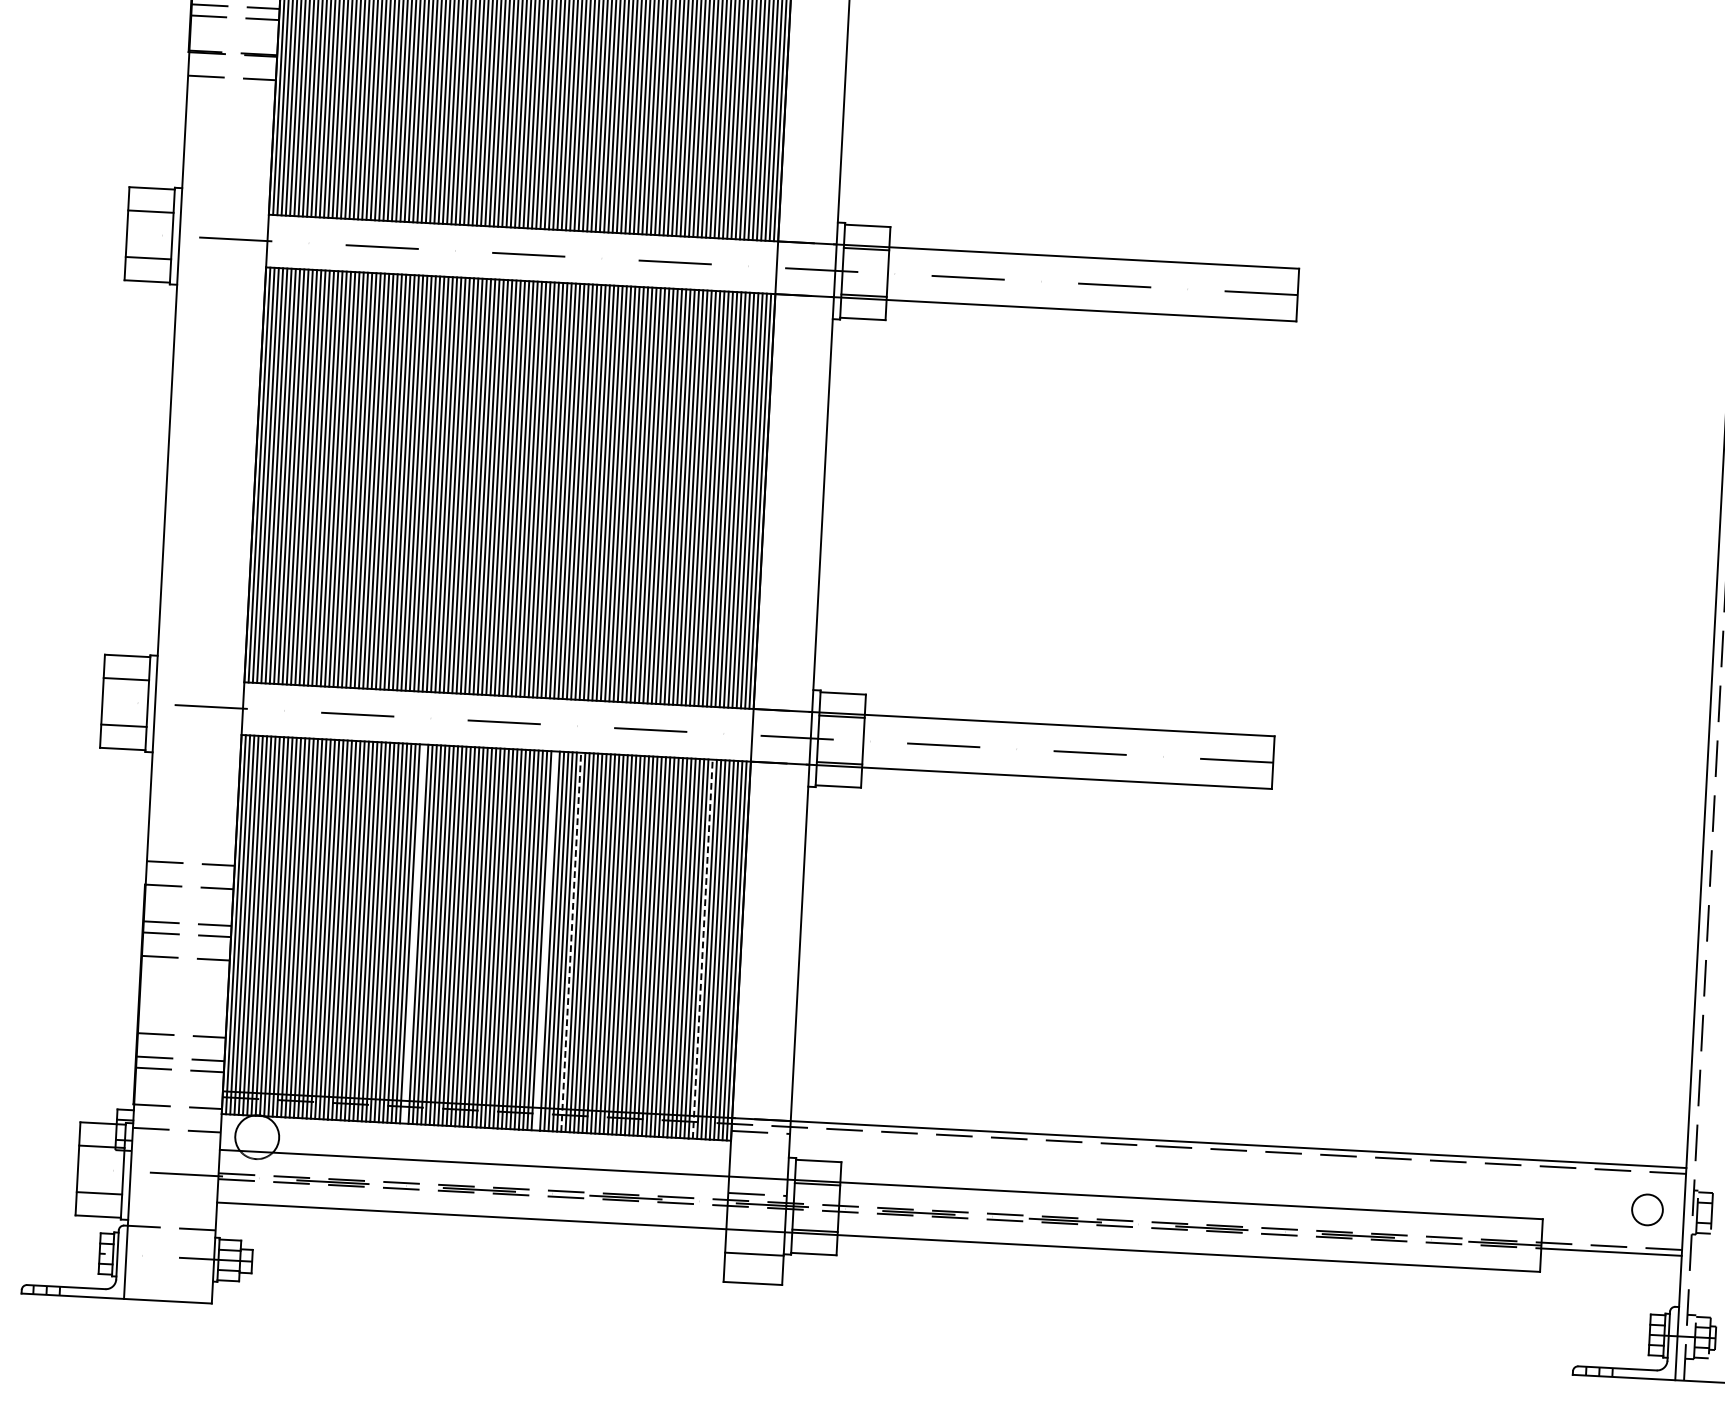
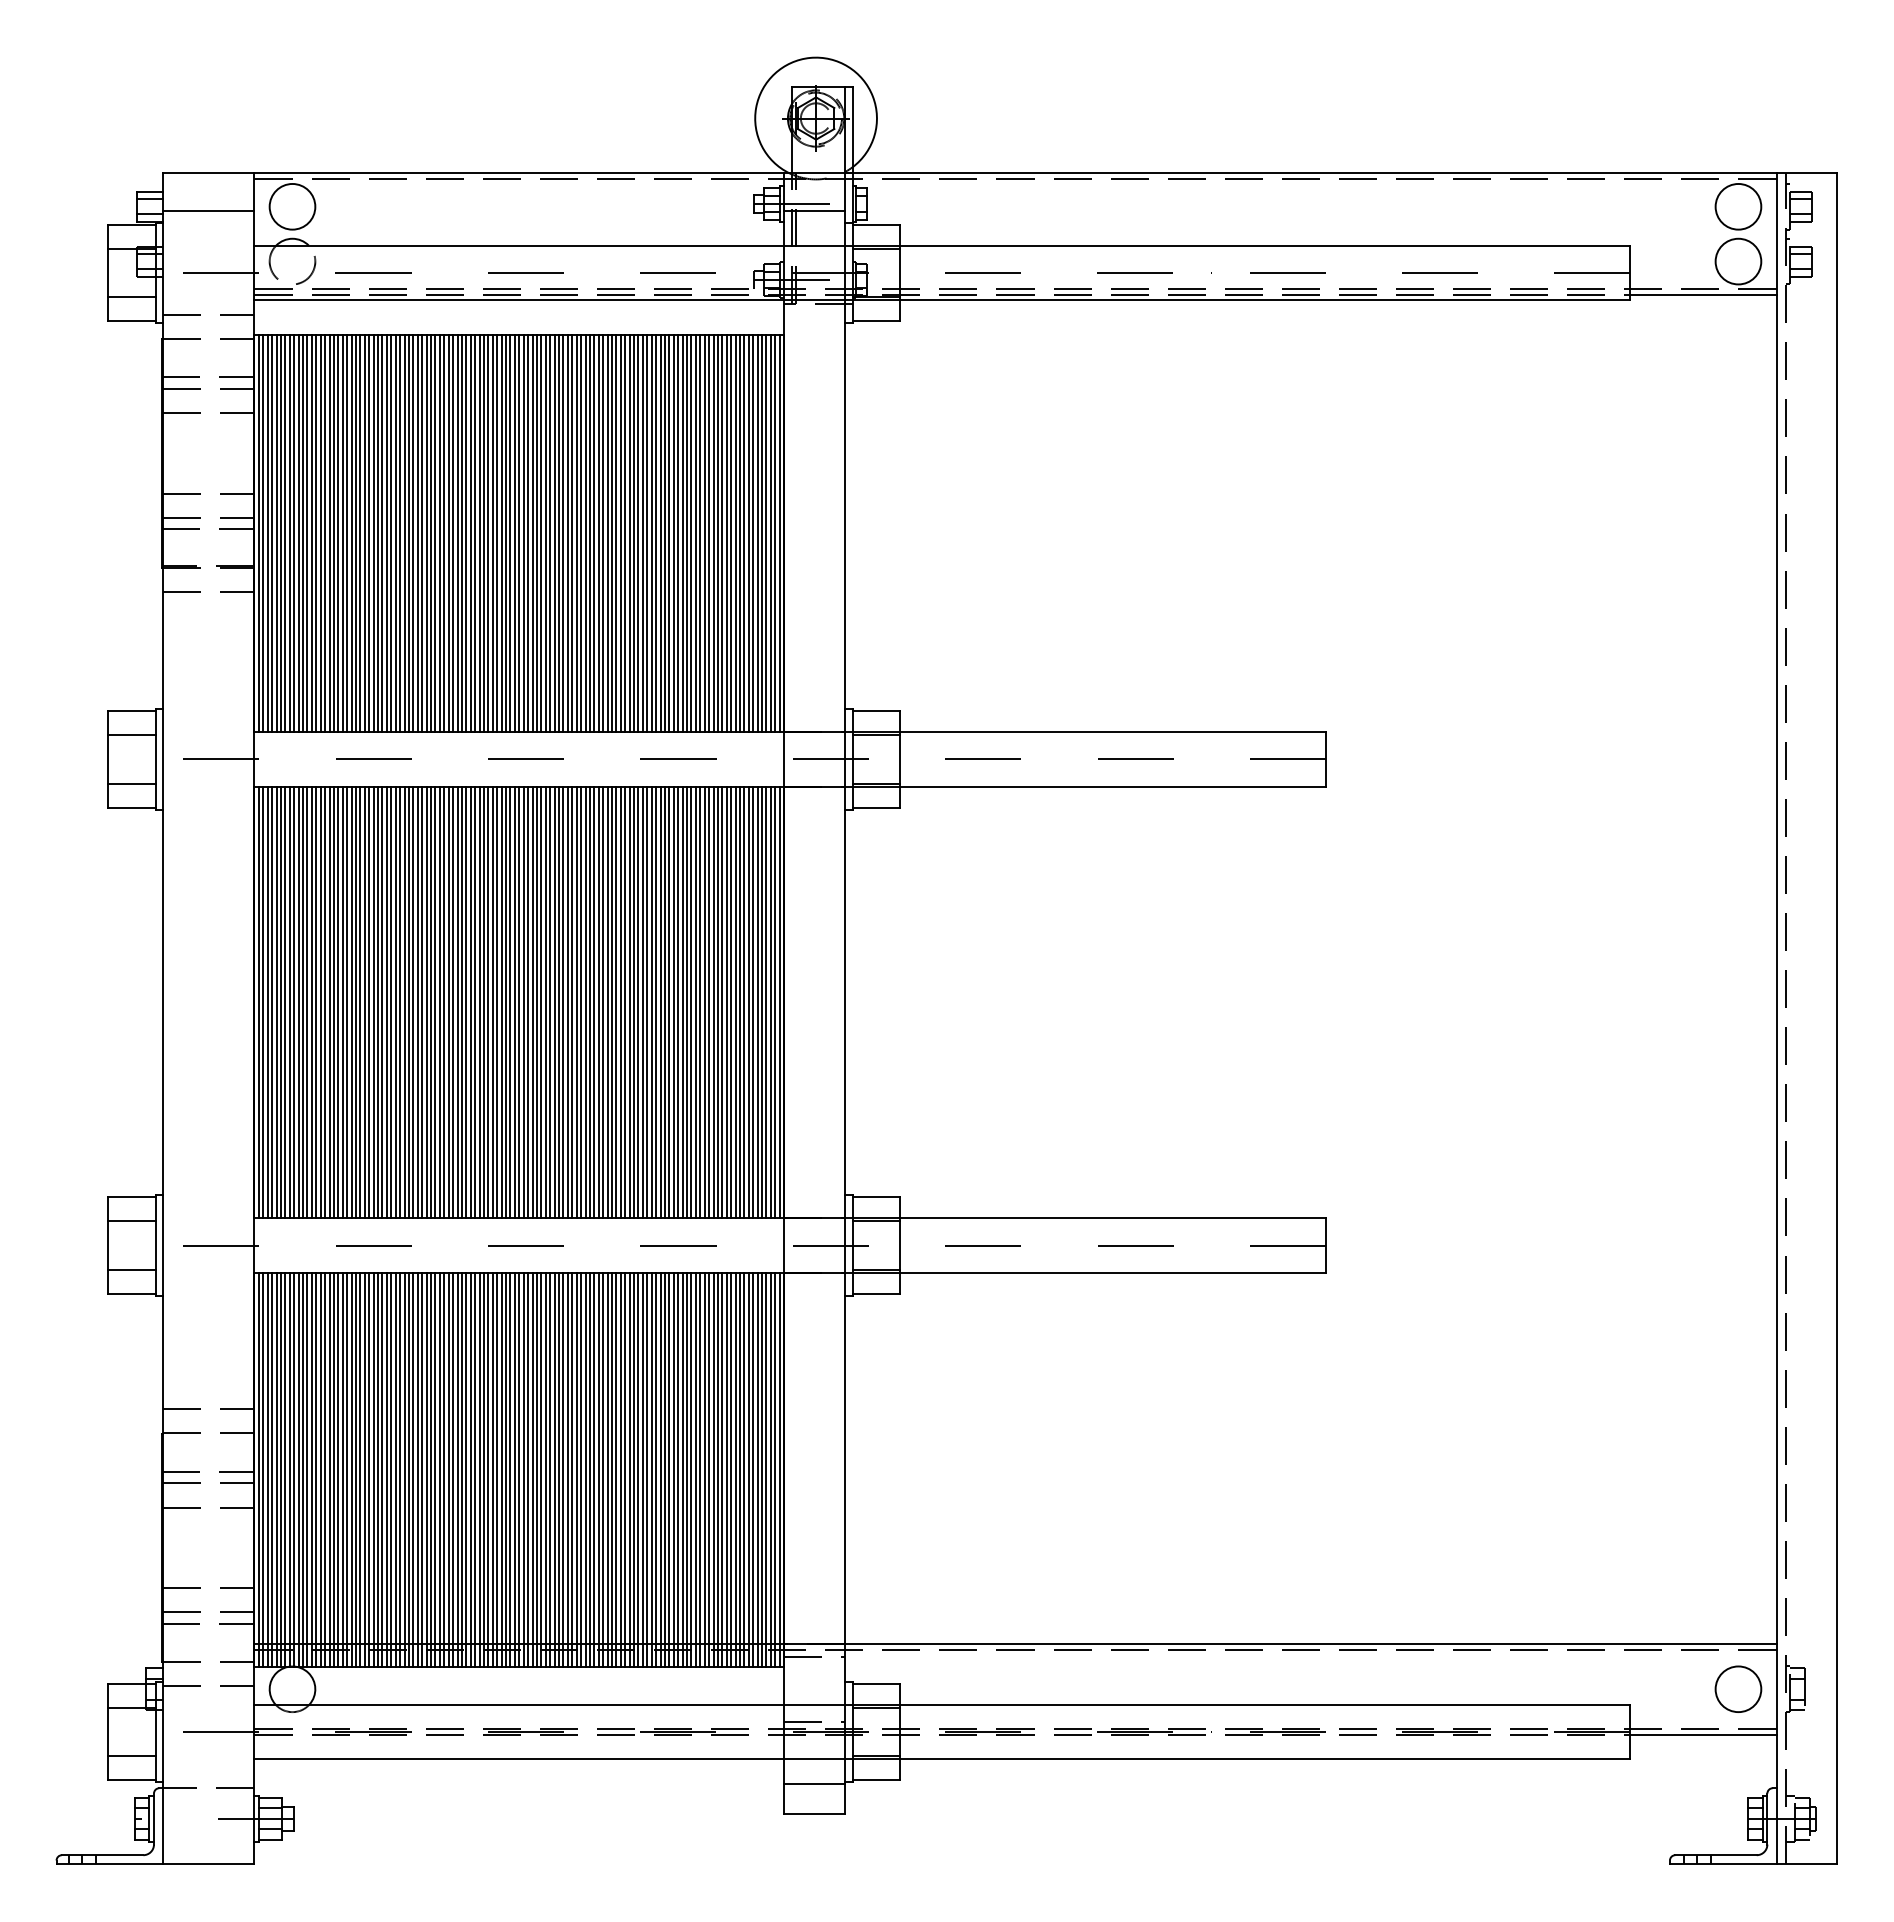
line: (414, 934) -> (444, 1470), added
line: (546, 941) -> (581, 1470), added
line: (571, 941) -> (607, 1469), dashed -> solid
line: (702, 948) -> (744, 1469), dashed -> solid
circle: (1647, 1209) -> (1738, 1688), size x1.43

